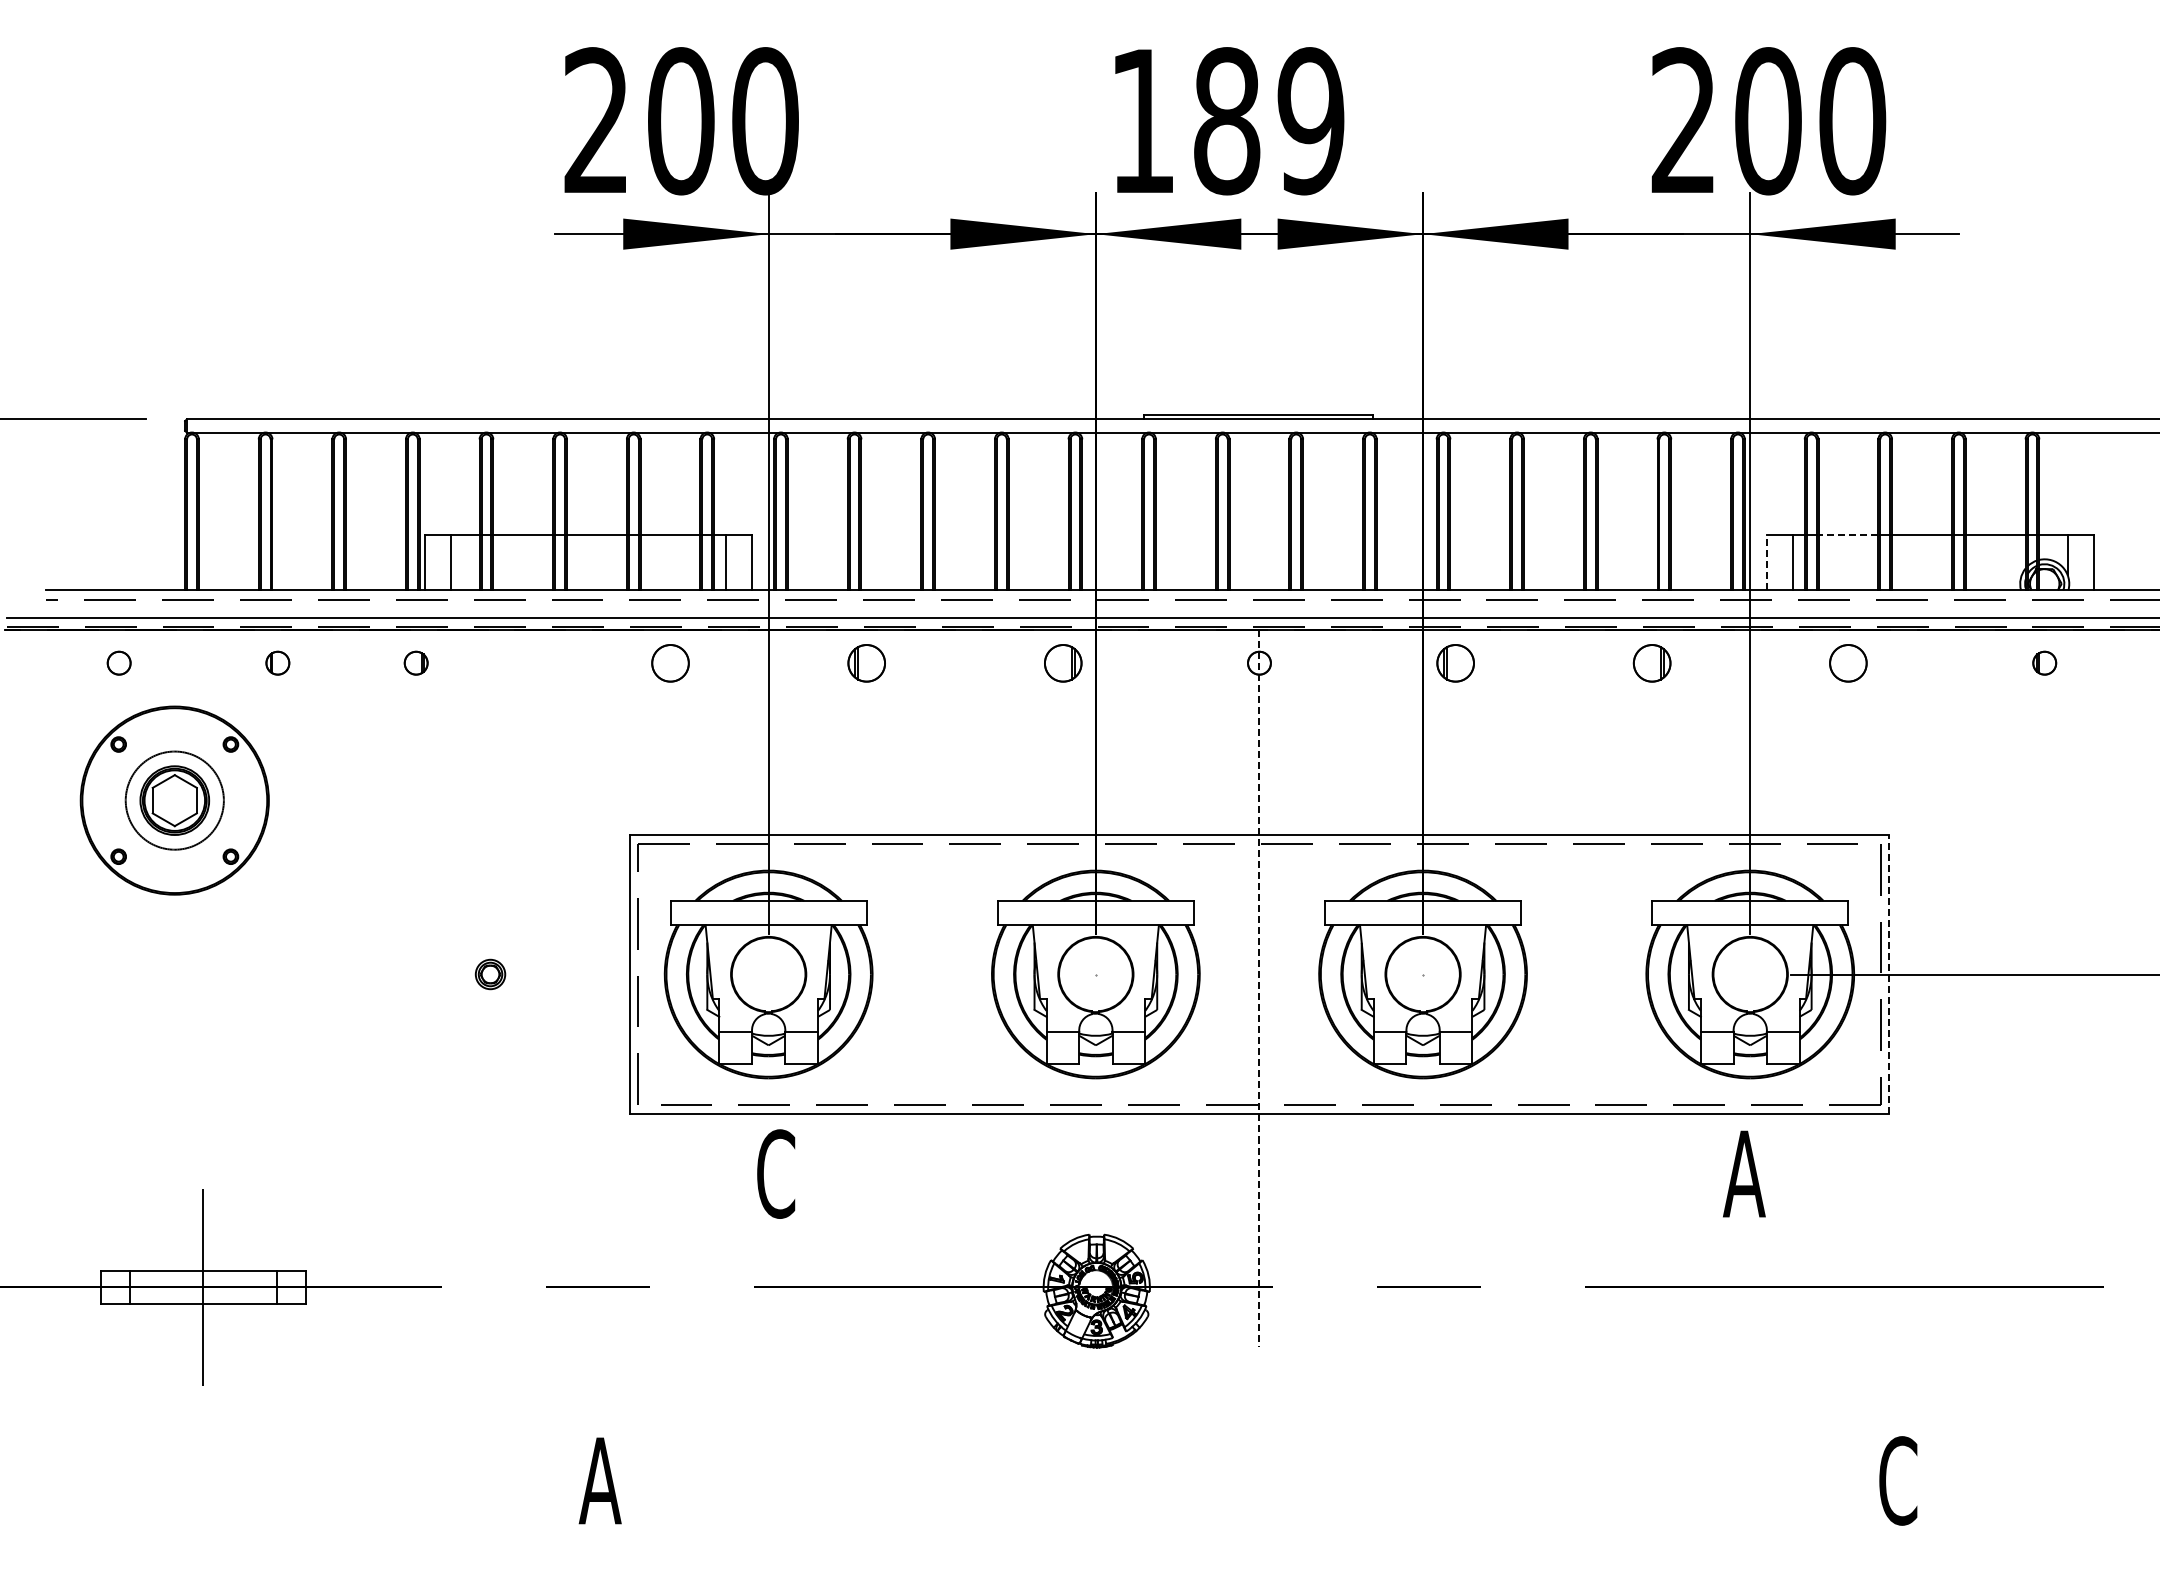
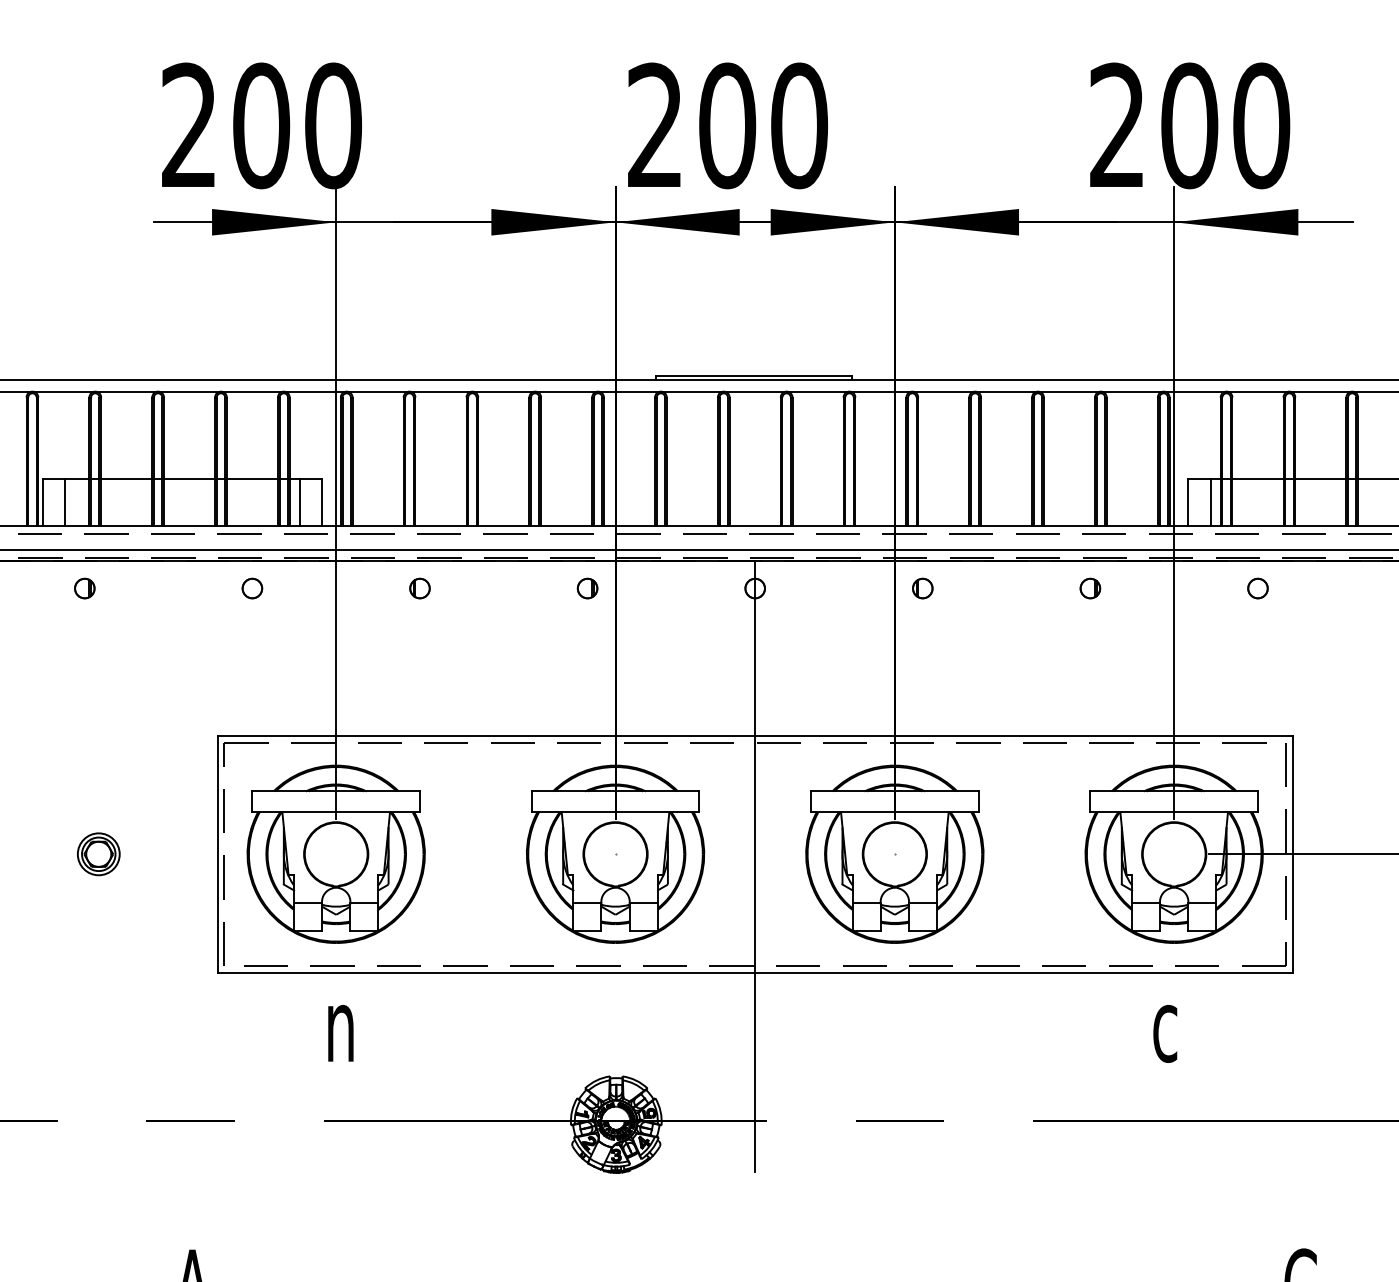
text: (1227, 121) -> (727, 126), 189 -> 200
line: (1848, 534) -> (1258, 478), dashed -> solid
line: (1766, 562) -> (1188, 502), dashed -> solid
part: (415, 662) -> (84, 587), moved
part: (670, 662) -> (252, 587), size x0.62
part: (866, 662) -> (419, 587), size x0.62
part: (1062, 662) -> (587, 587), size x0.62
part: (1455, 662) -> (922, 587), size x0.62
part: (1651, 662) -> (1089, 587), size x0.62
part: (1848, 662) -> (1258, 587), size x0.62
part: (490, 974) -> (98, 854), size x1.67
line: (1889, 974) -> (1293, 854), dashed -> solid
line: (1259, 989) -> (755, 867), dashed -> solid
text: (776, 1173) -> (342, 1024), C -> n
text: (1744, 1174) -> (1169, 1025), A -> c

